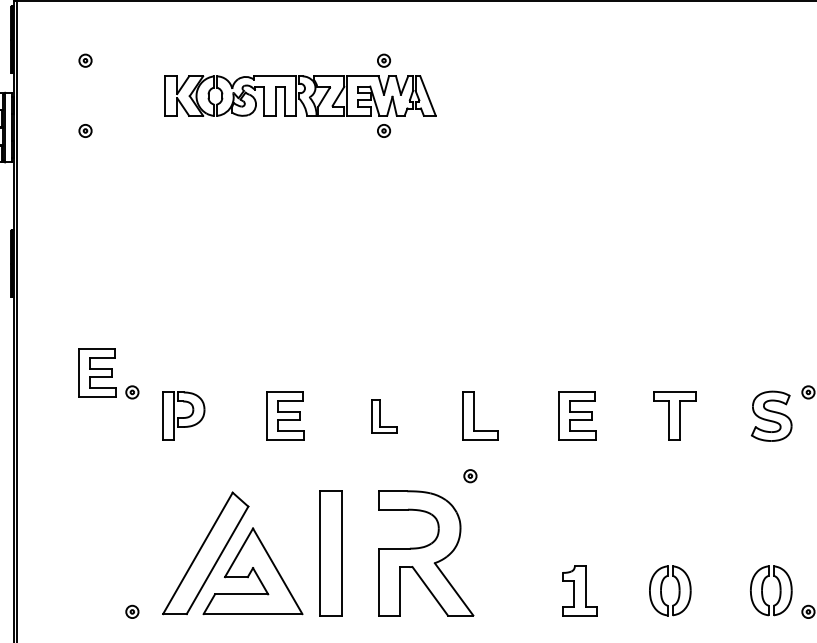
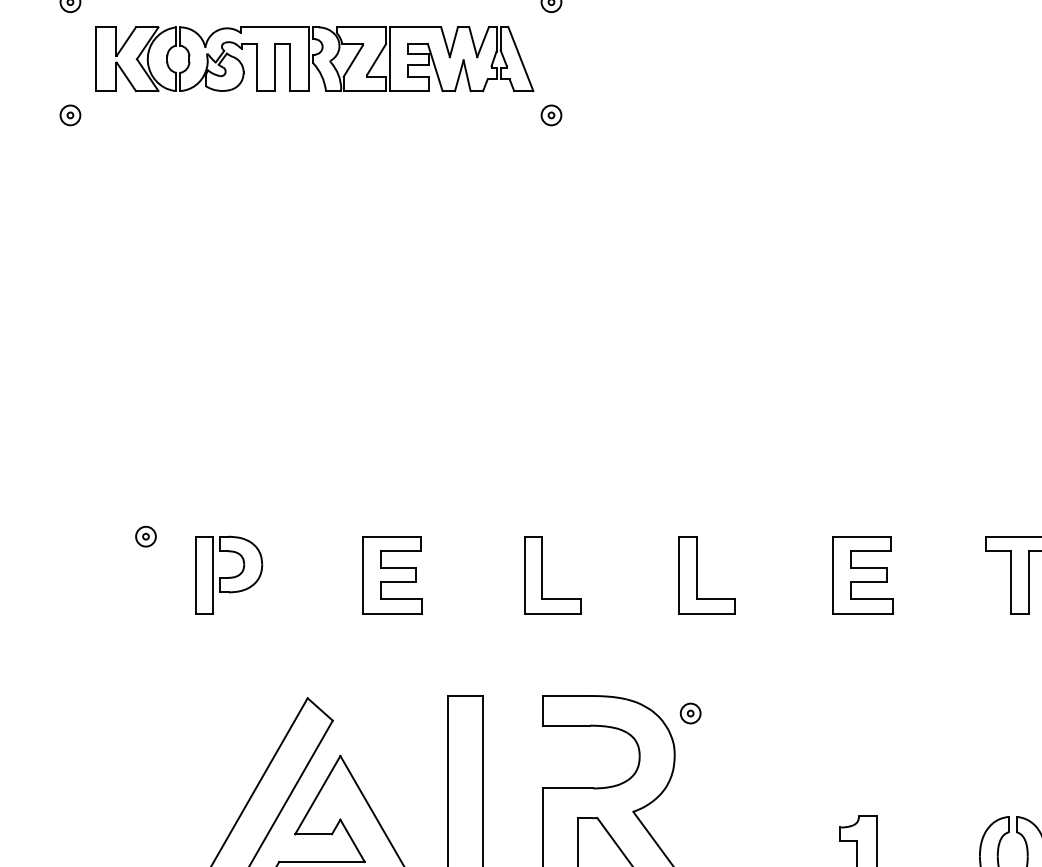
part: (300, 95) -> (315, 58), moved
part: (97, 372) -> (89, 504), removed
part: (384, 415) -> (552, 573), size x1.43
part: (470, 476) -> (690, 714), moved

